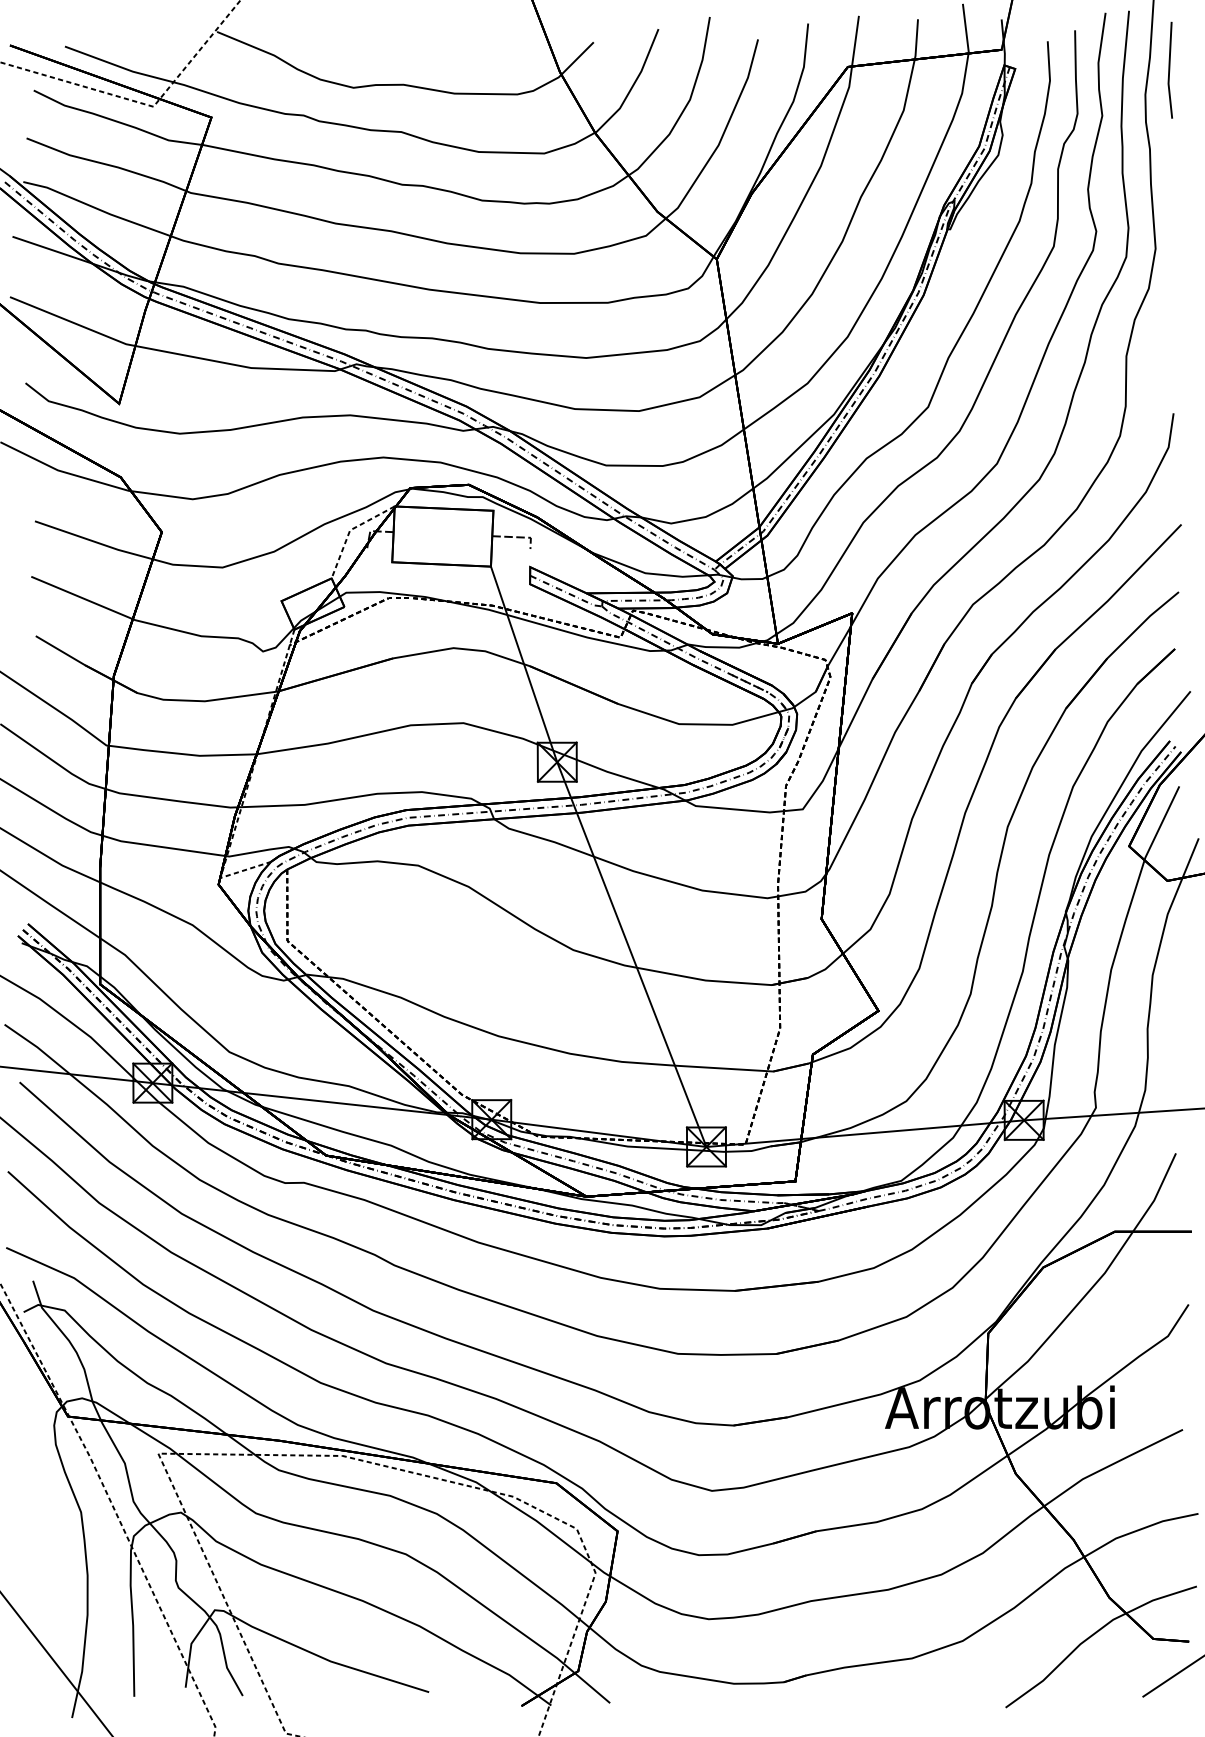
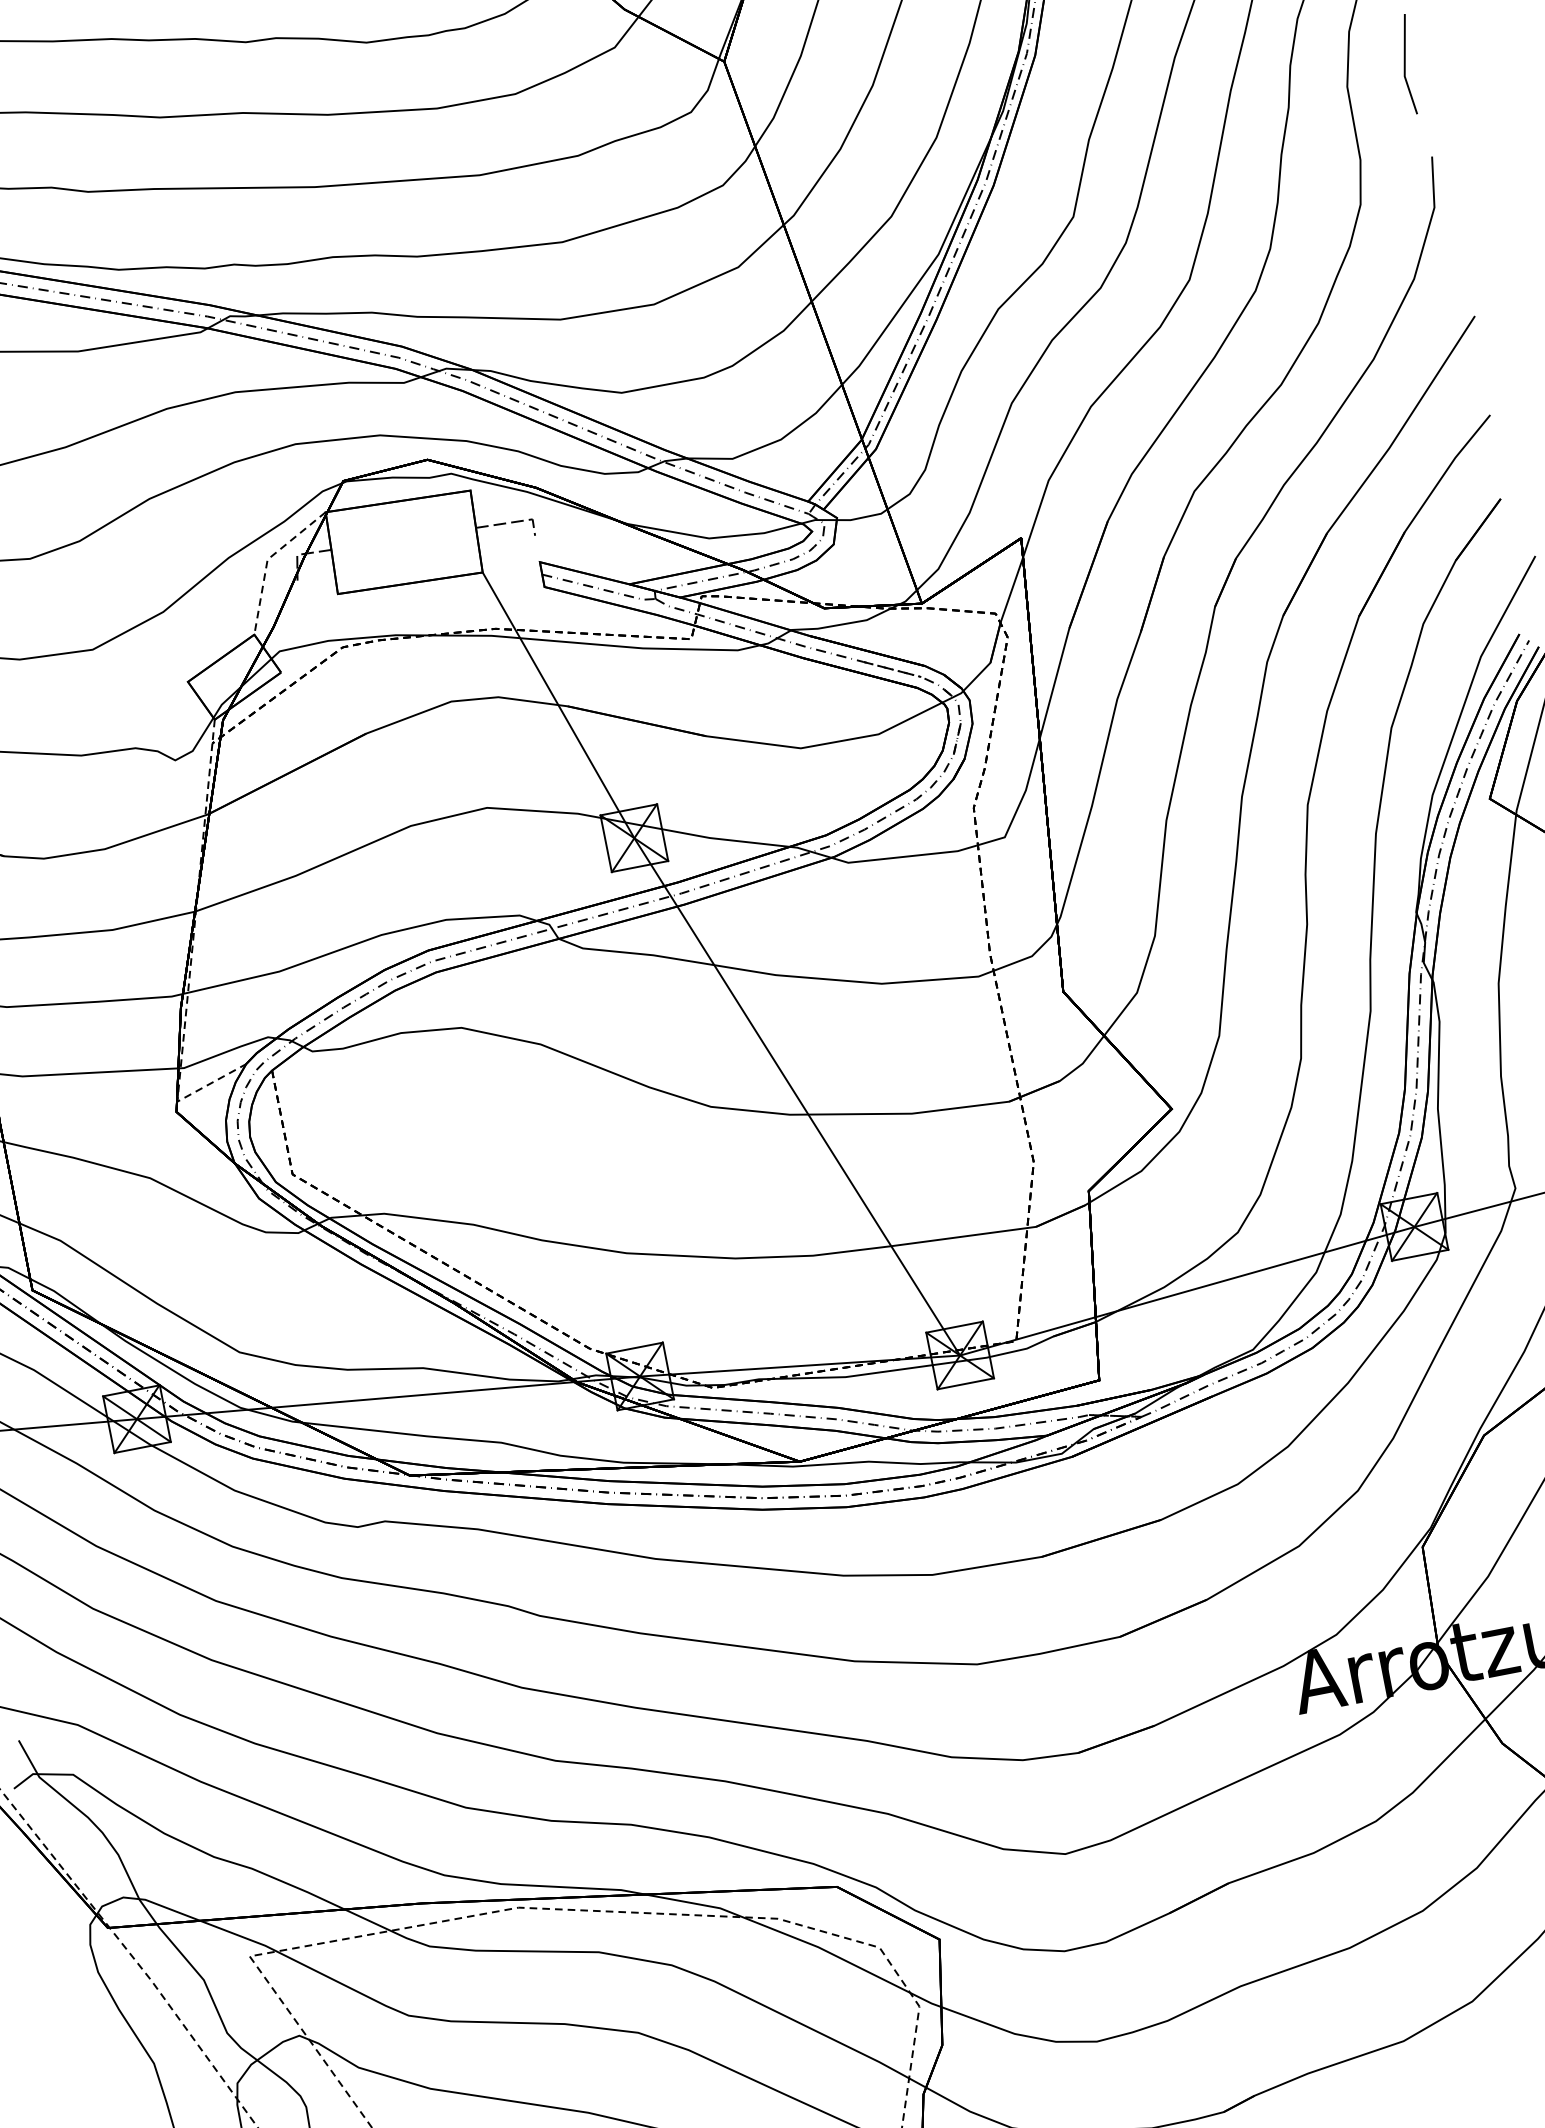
line: (1168, 349) -> (1406, 65), added

